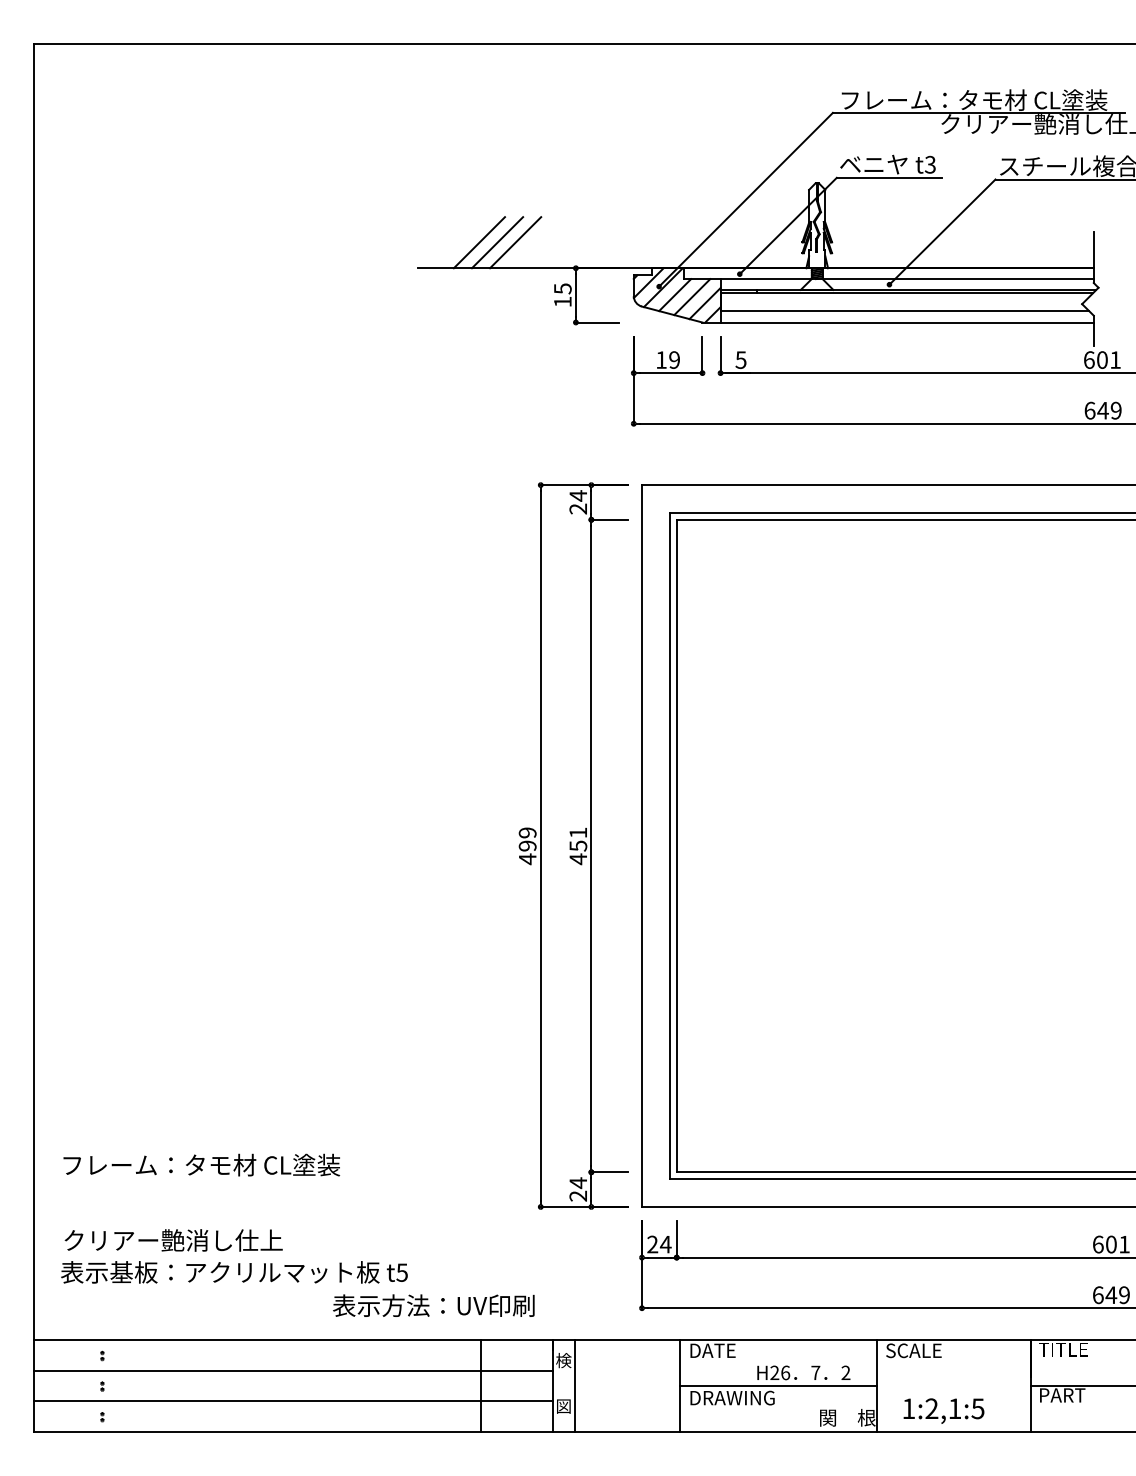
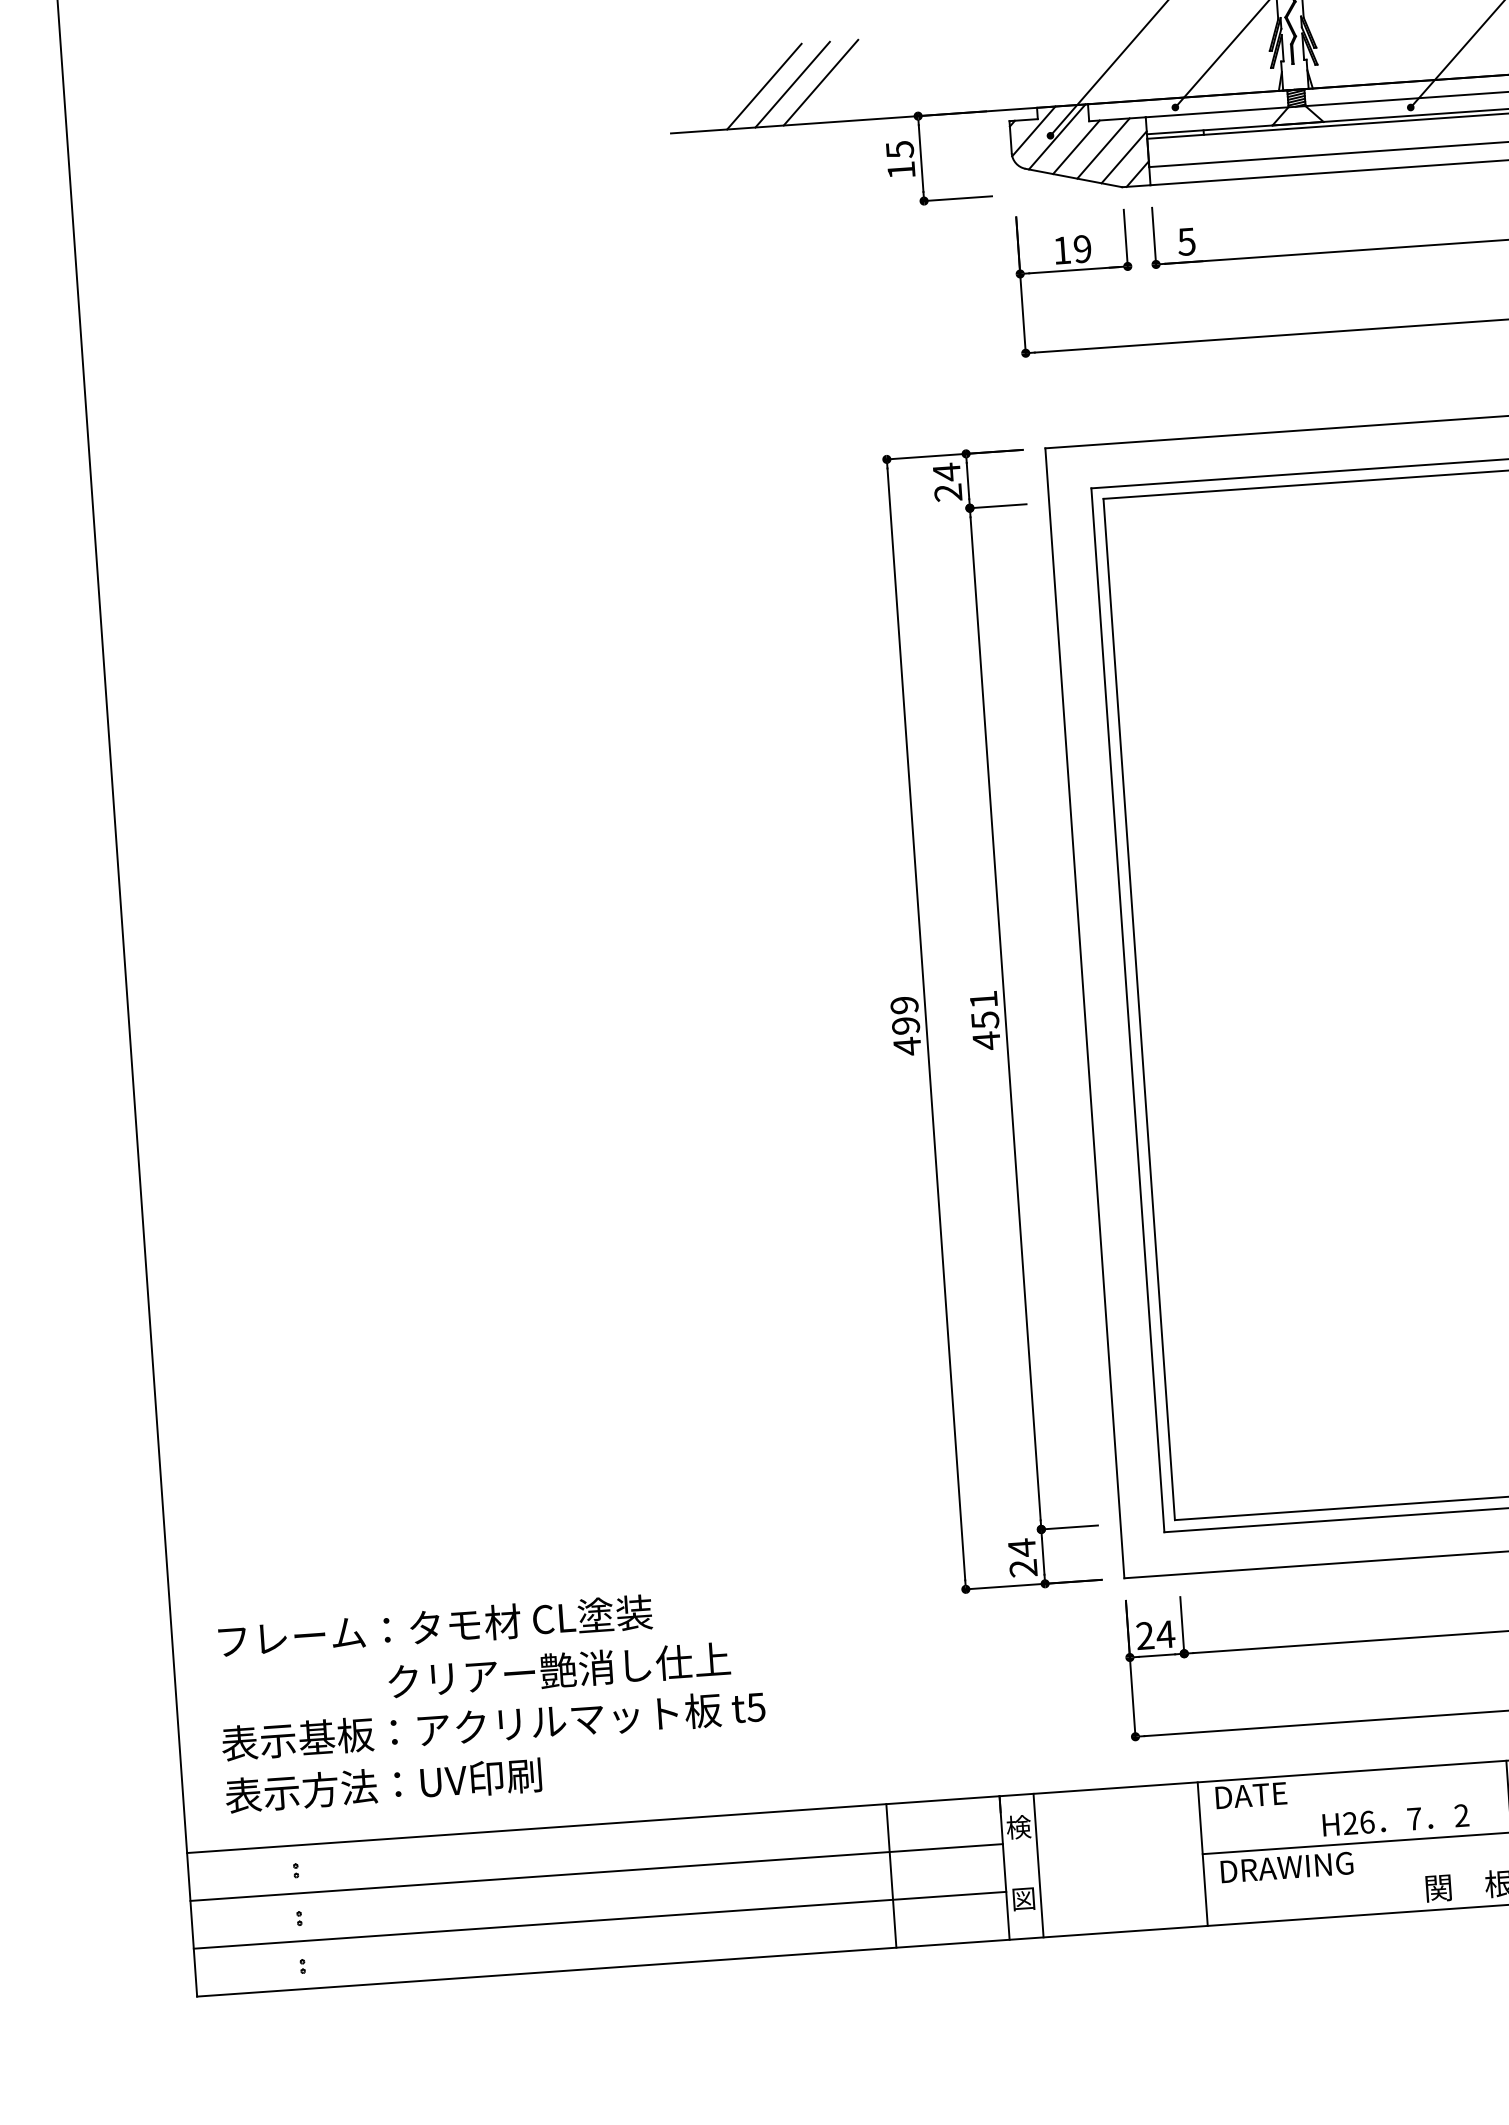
text: (201, 1164) -> (434, 1625), moved
text: (173, 1240) -> (559, 1670), moved
text: (433, 1305) -> (383, 1785), moved

